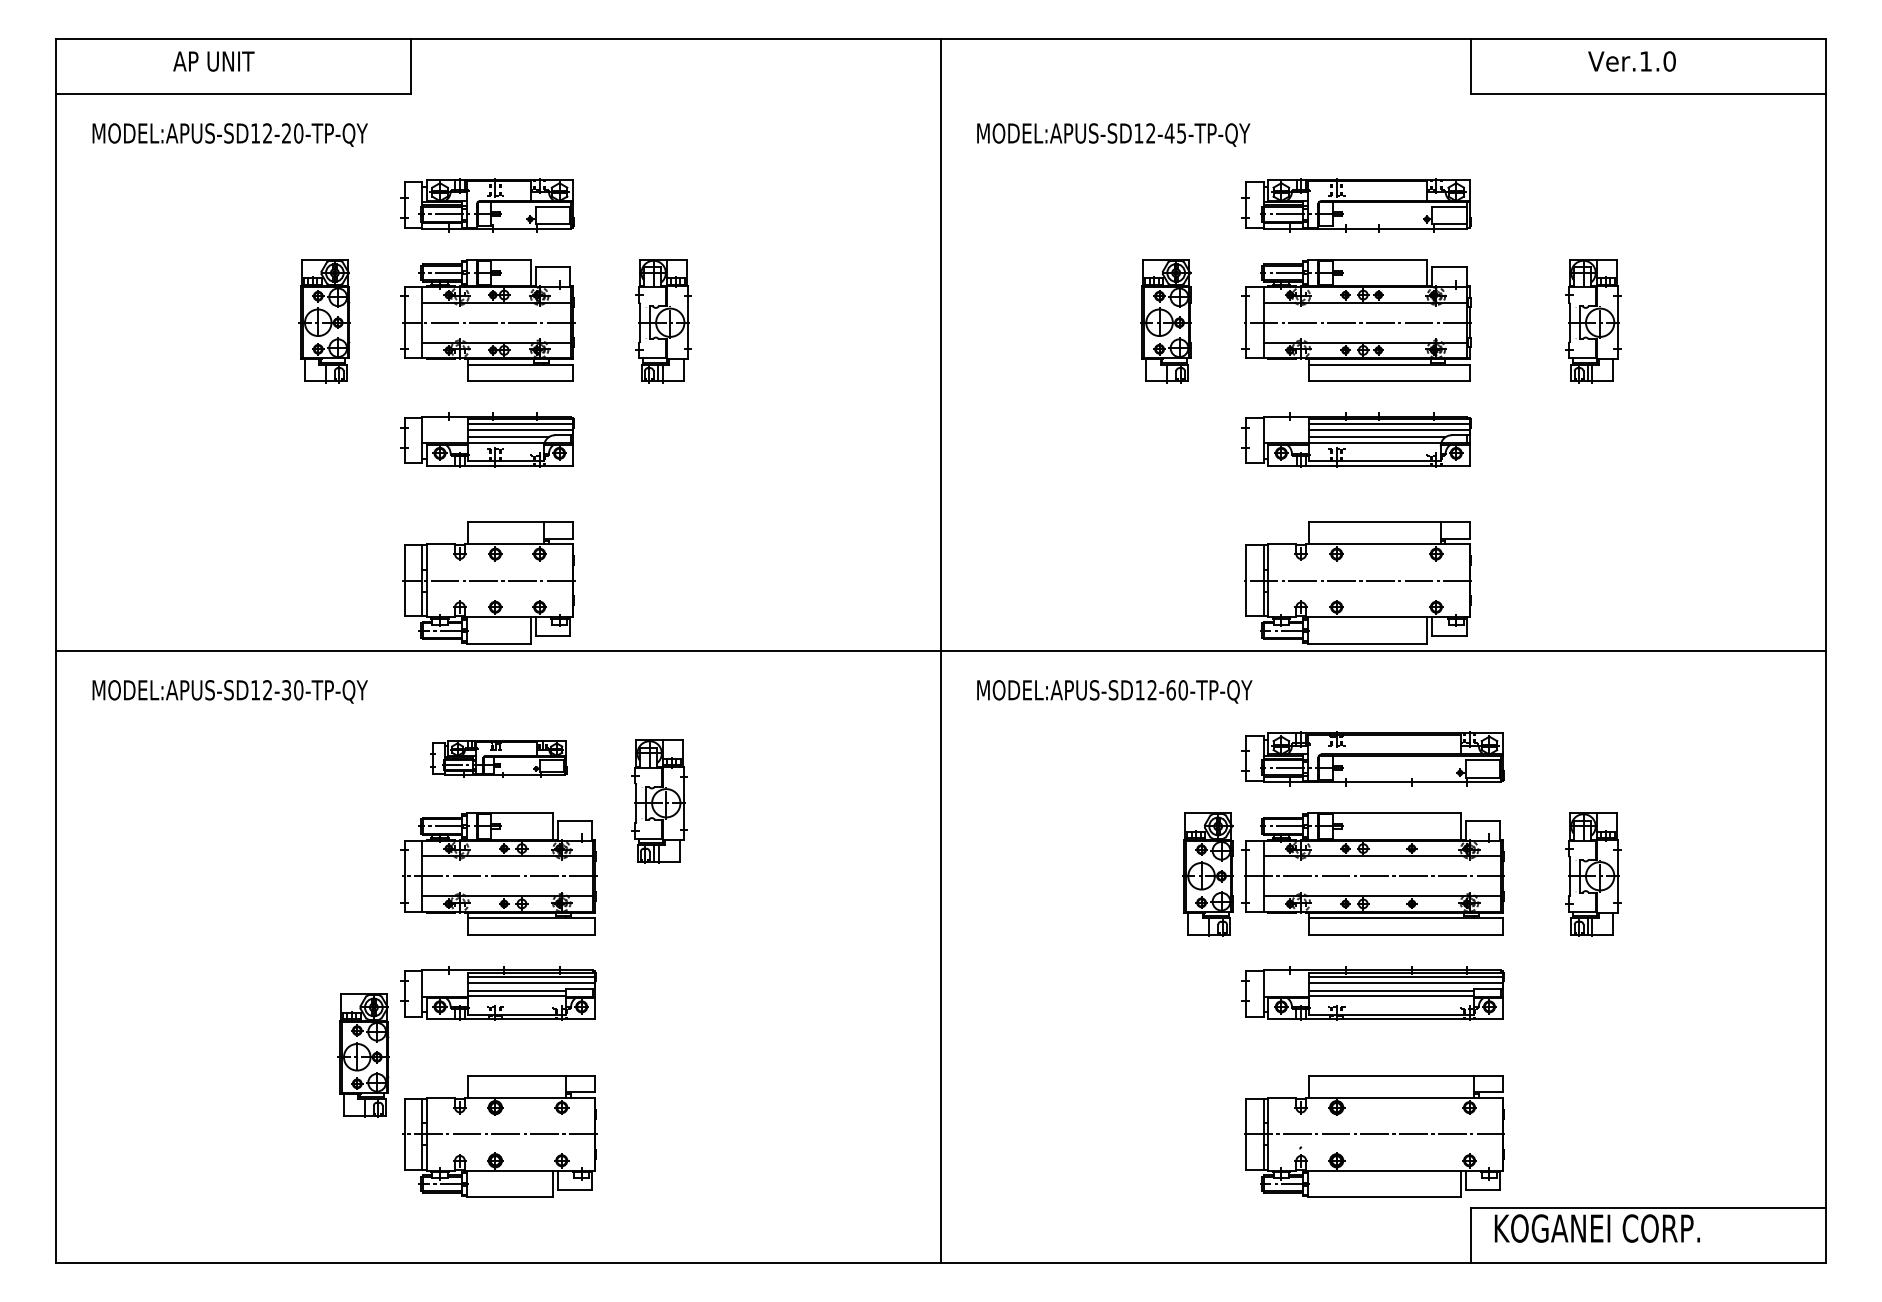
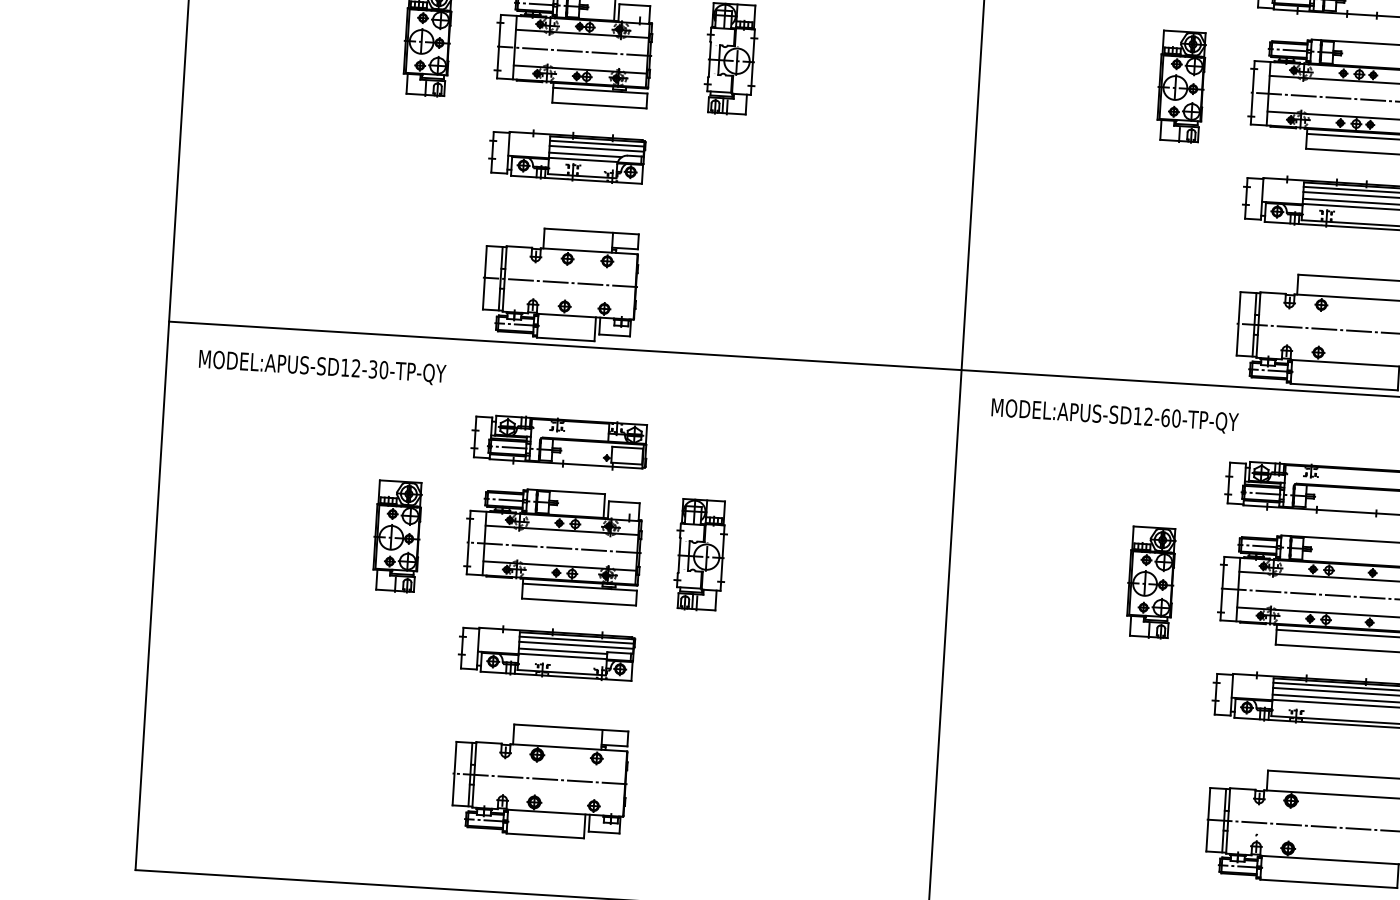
part: (498, 758) -> (559, 442), size x1.43
part: (659, 801) -> (700, 555), moved
part: (1207, 874) -> (1150, 582), moved
part: (363, 1055) -> (397, 536), moved

